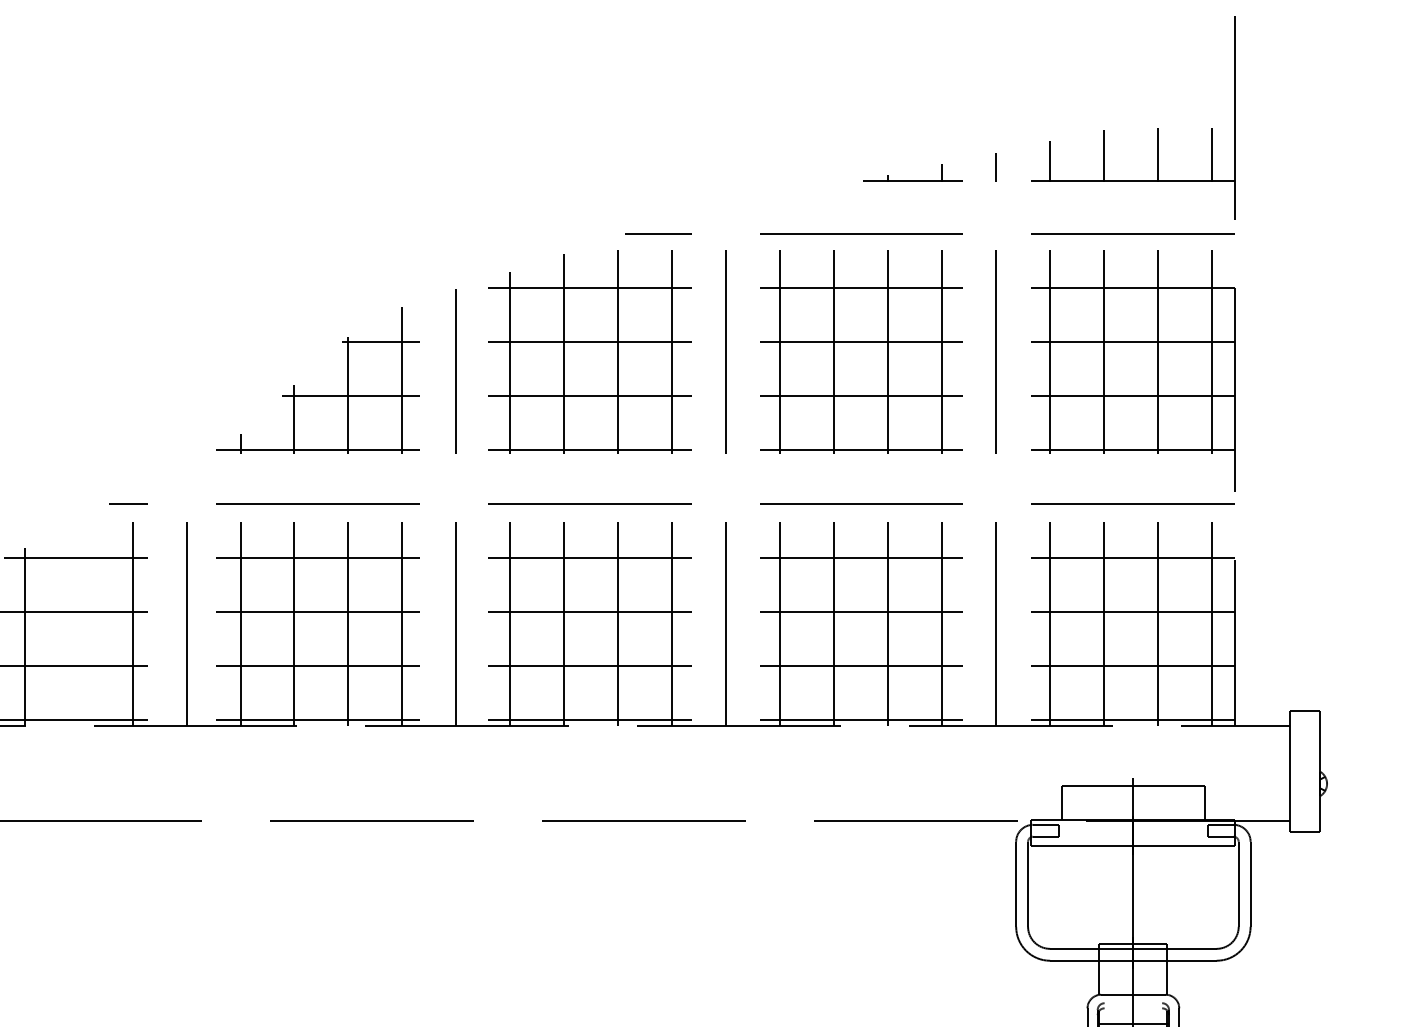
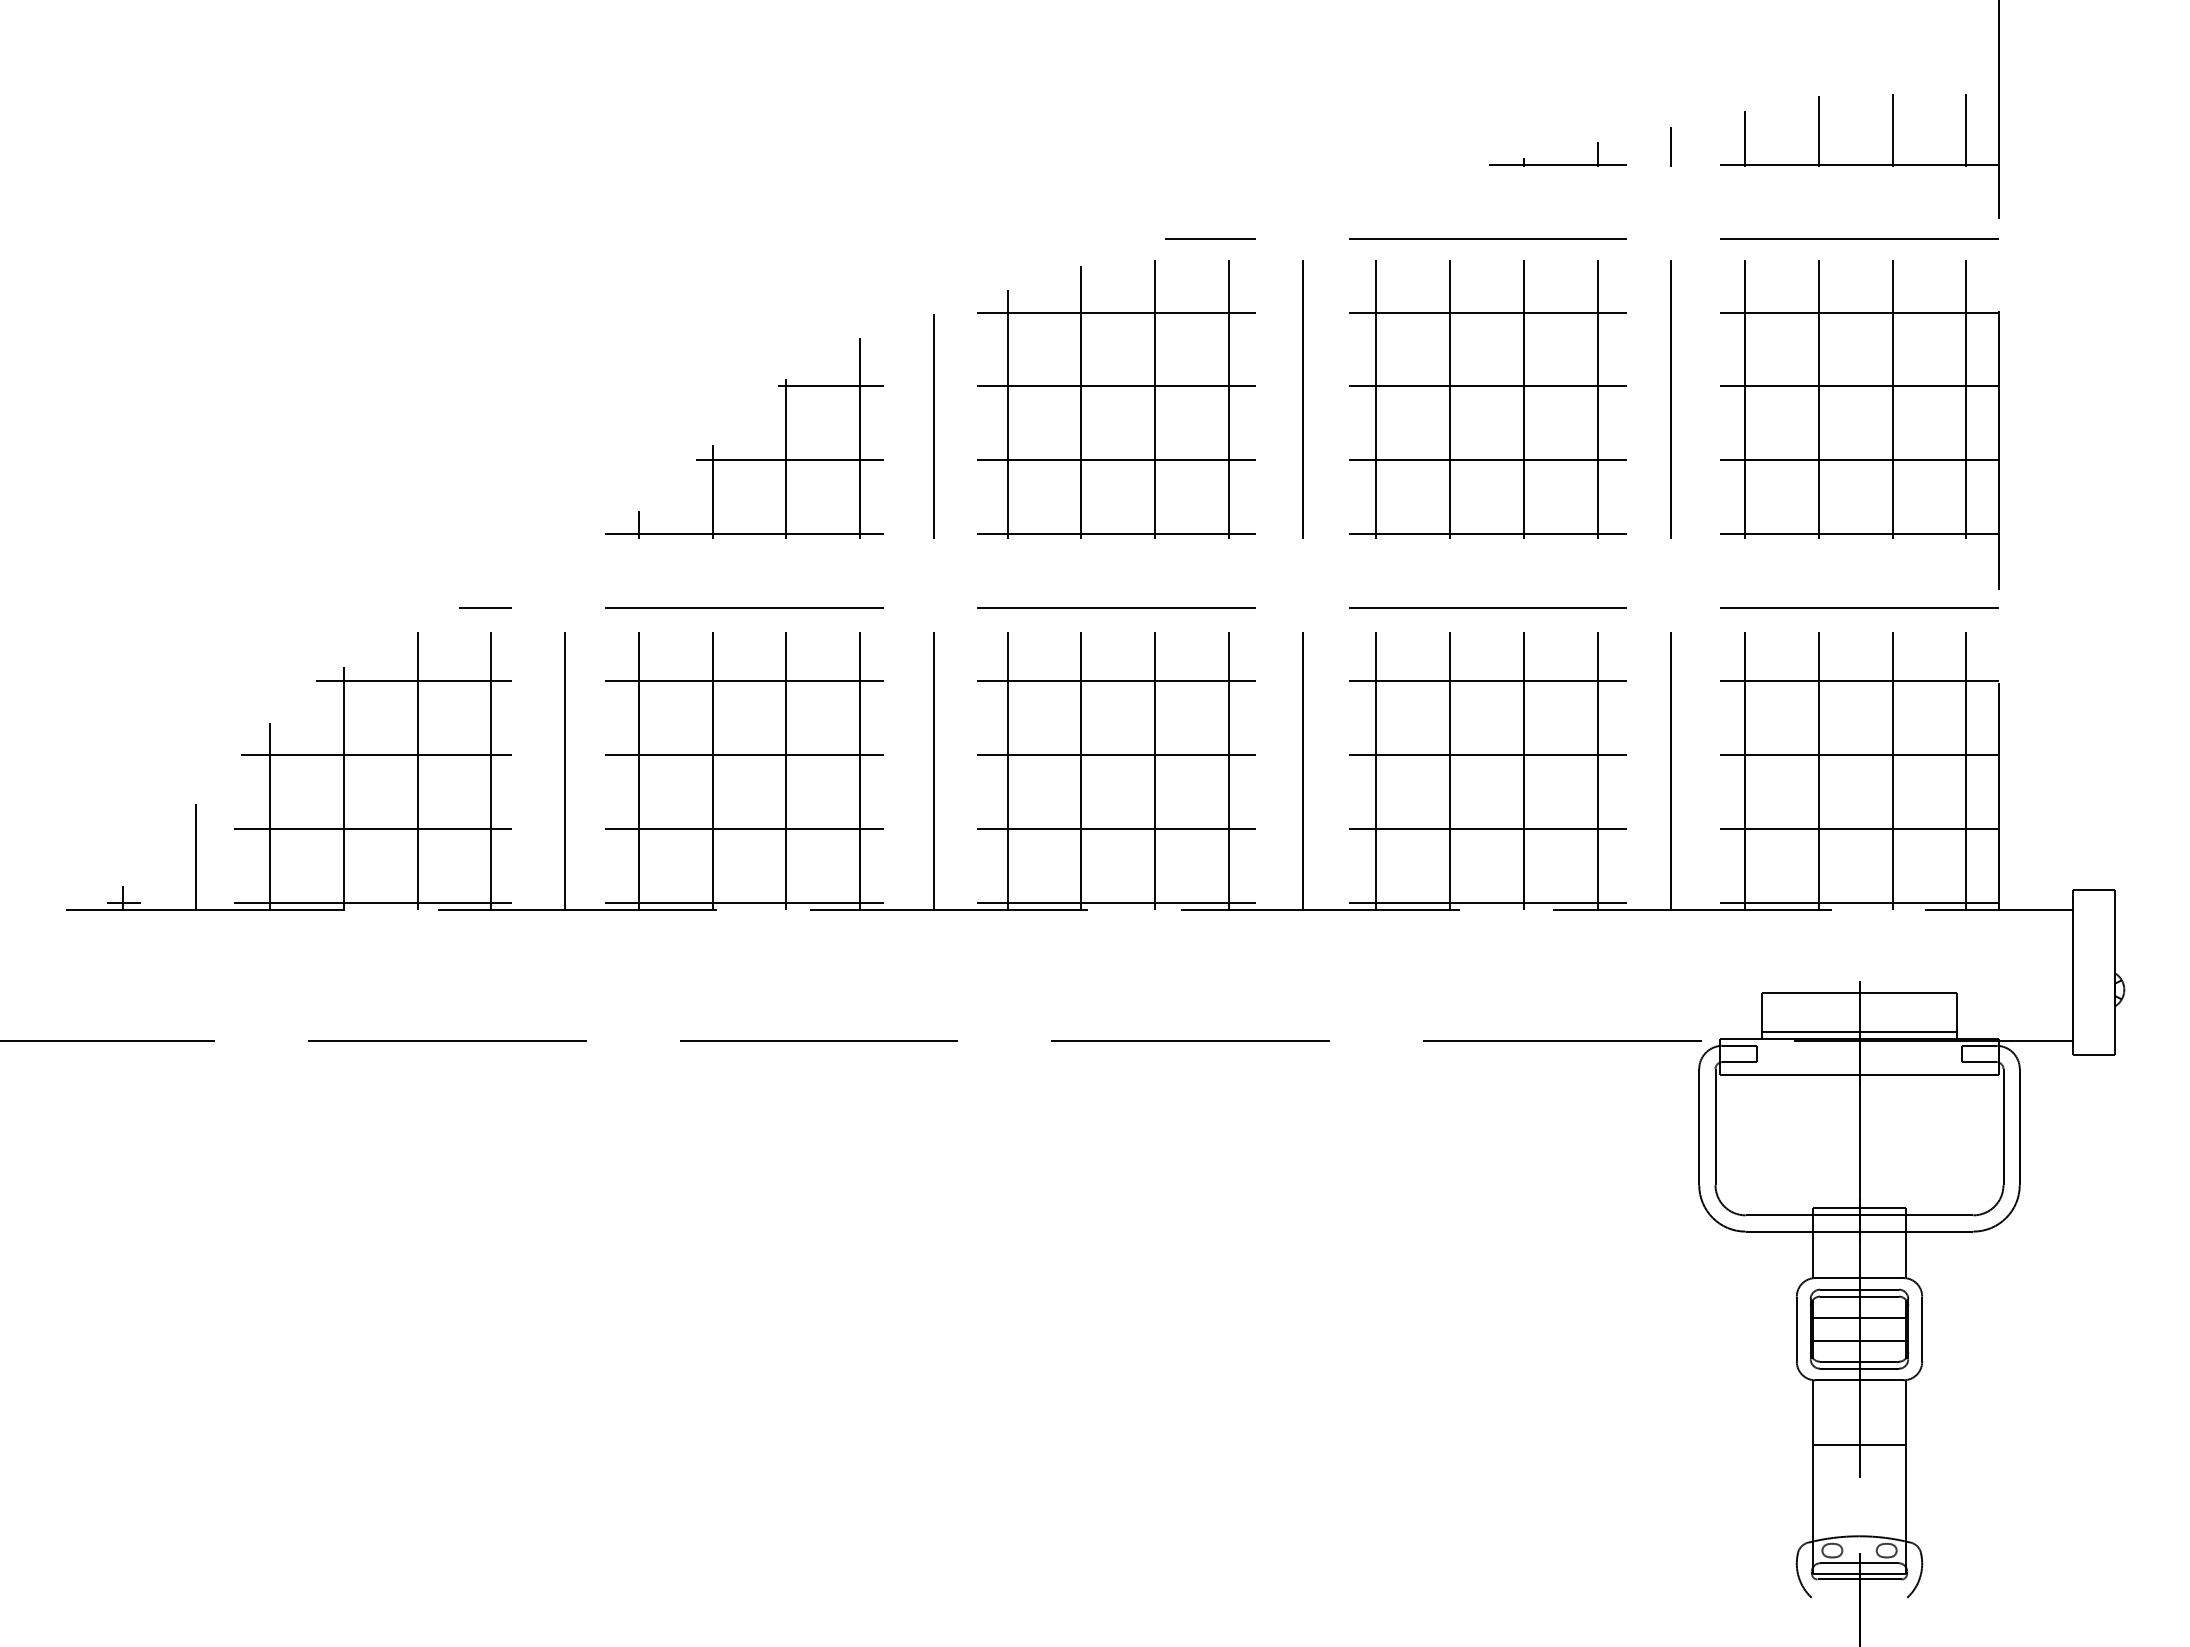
line: (78, 622) -> (417, 769), added
line: (1133, 814) -> (1859, 1031), added
line: (1133, 1003) -> (1859, 1289), added
line: (1133, 1008) -> (1859, 1296), added

